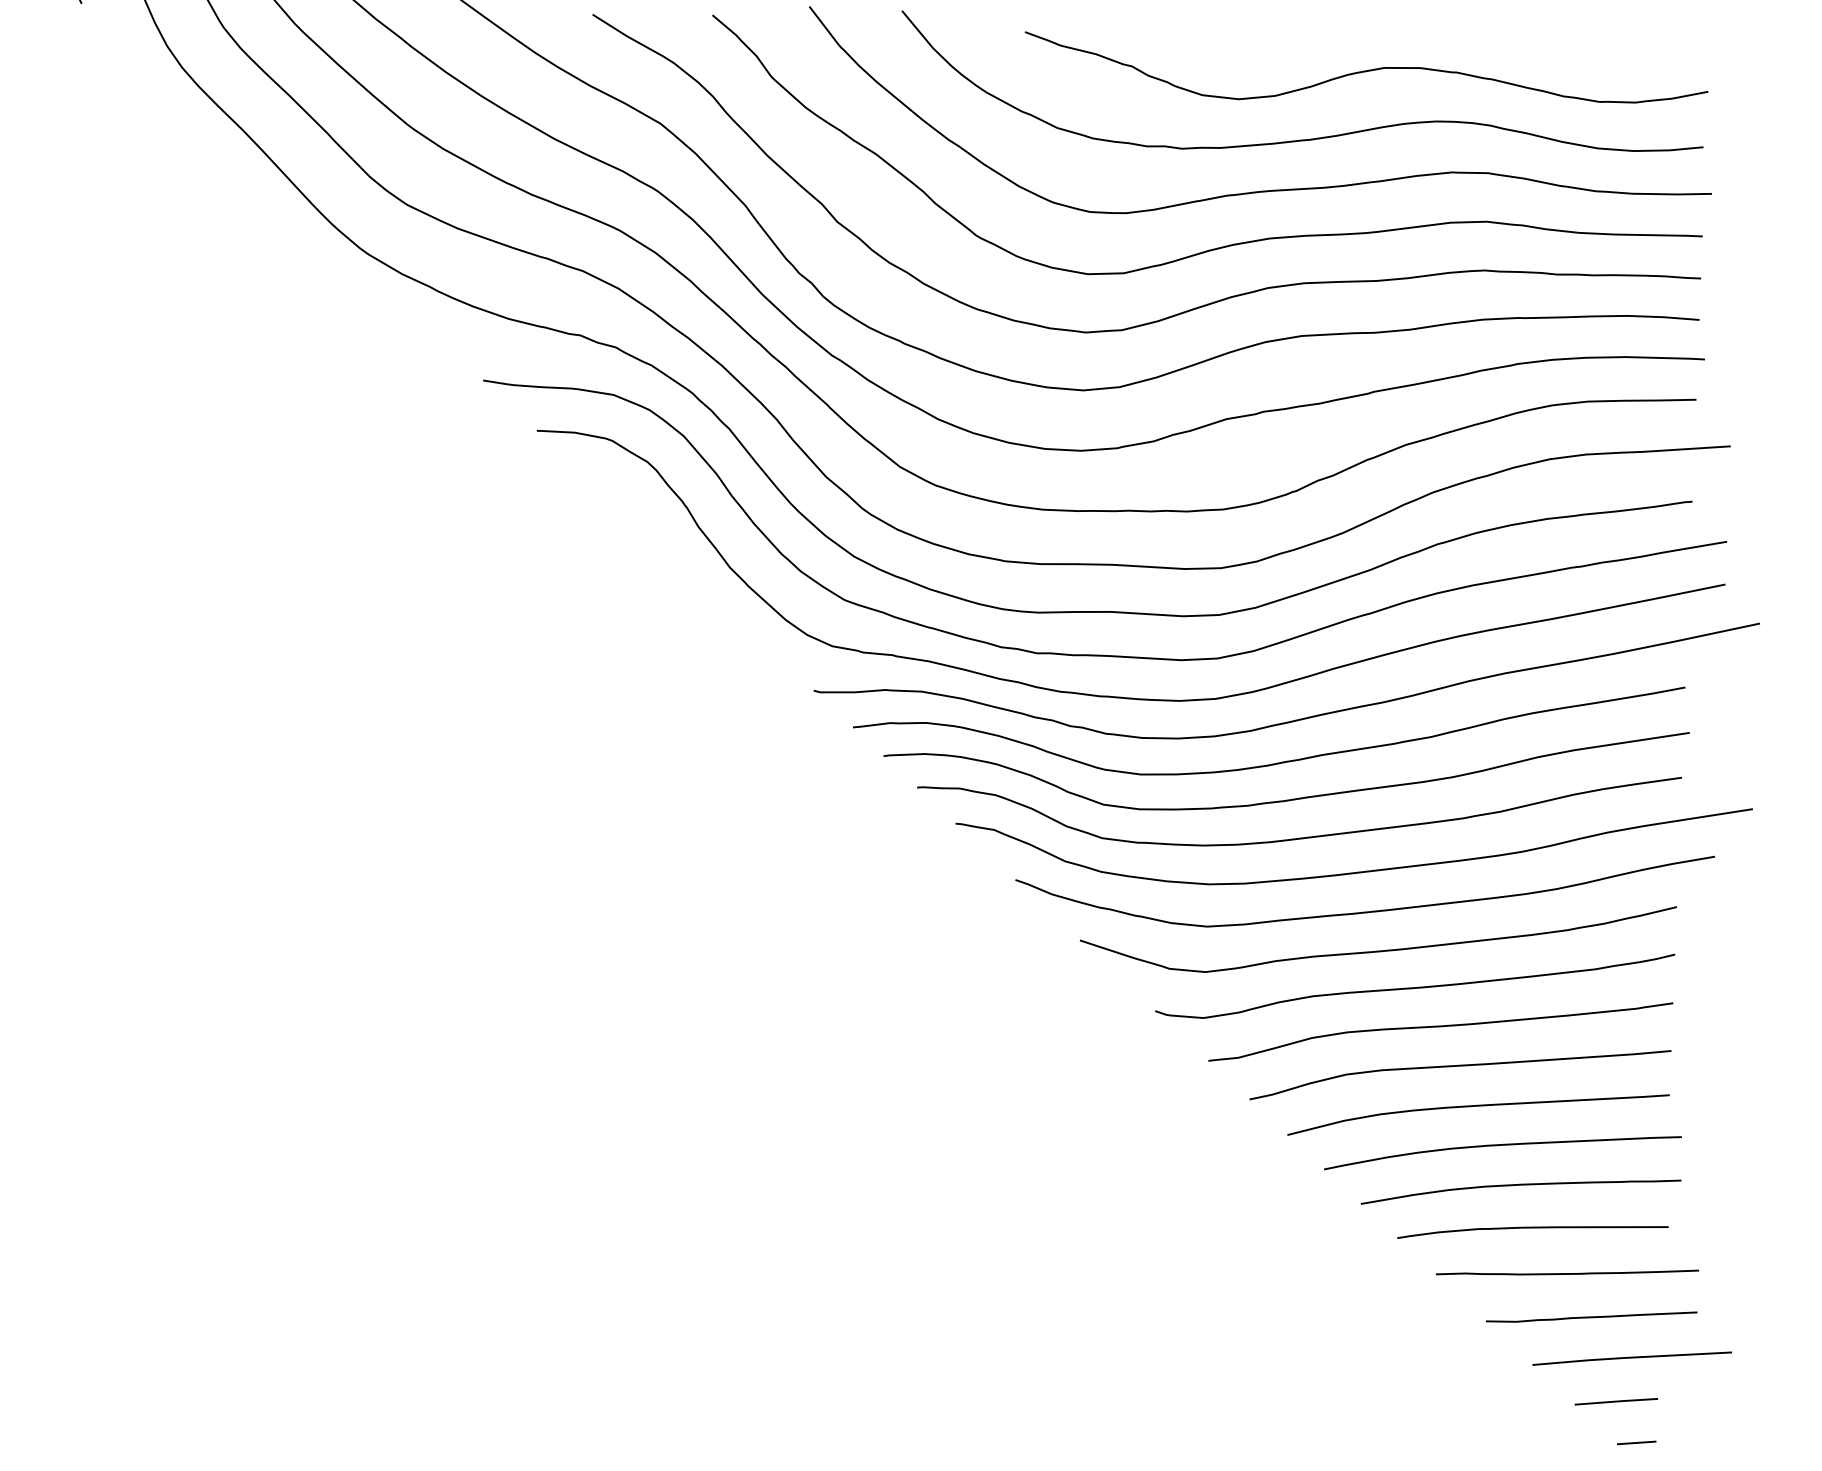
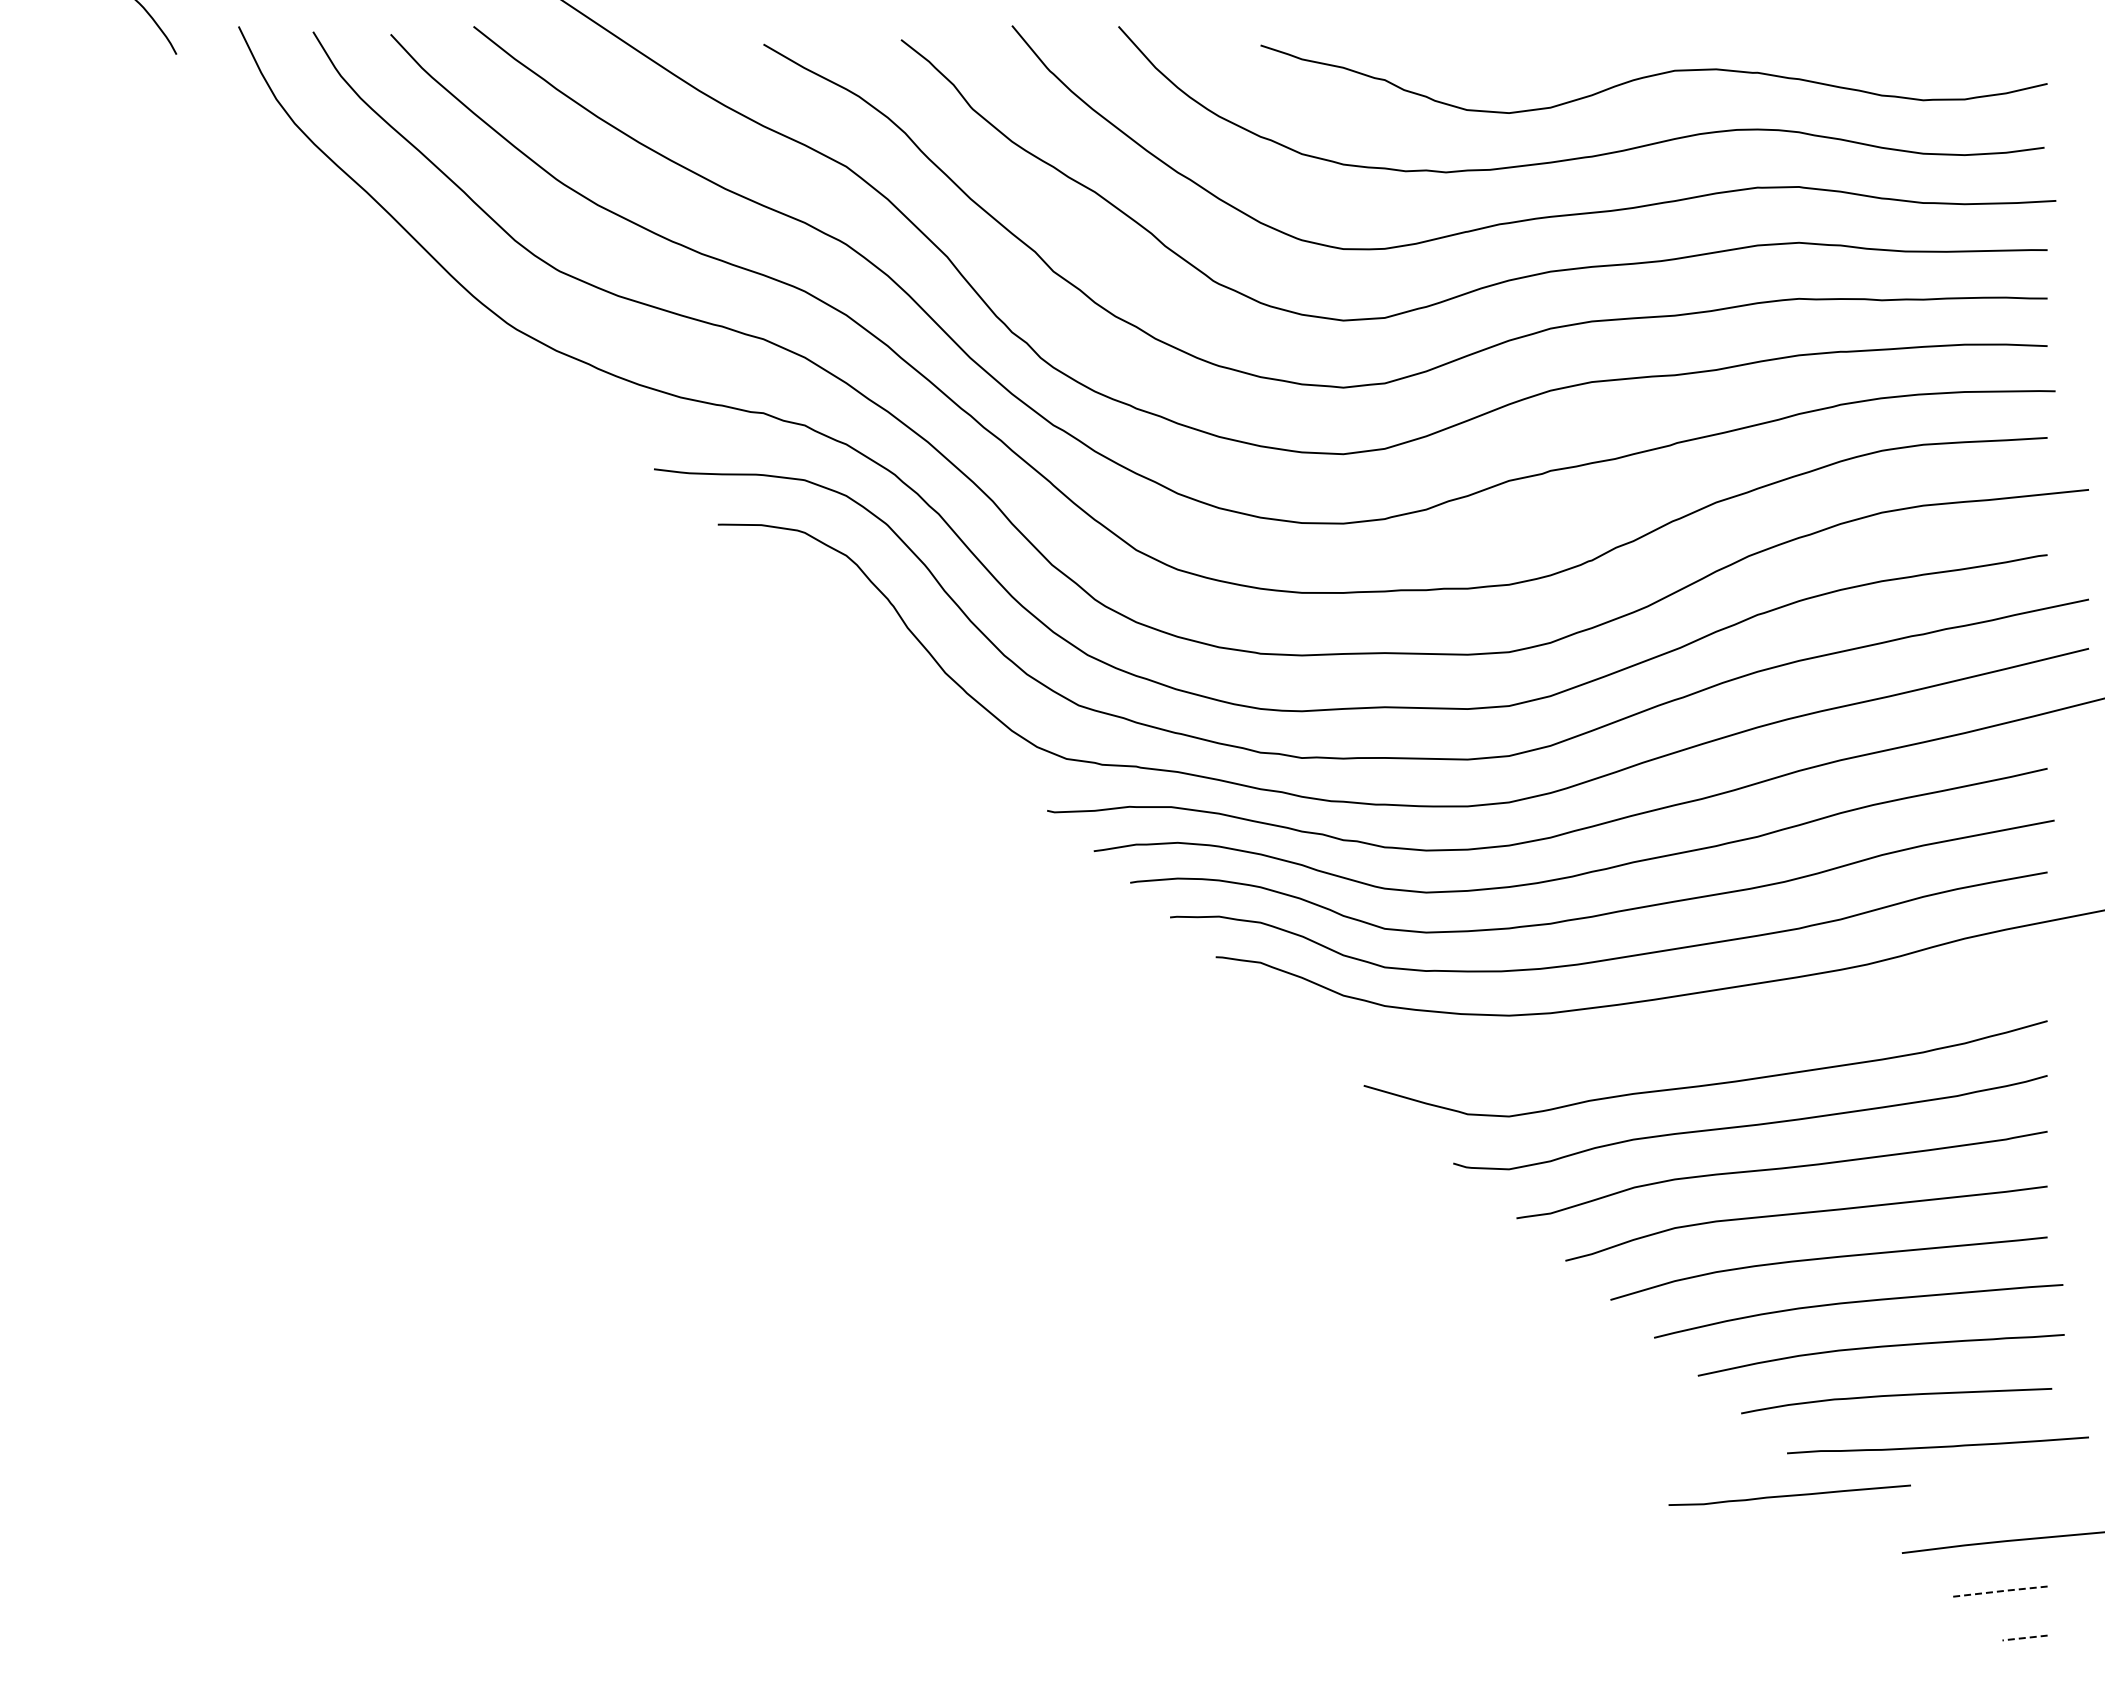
curve: (1367, 911) -> (1692, 1039), removed
curve: (1591, 1316) -> (1789, 1494), moved
line: (1616, 1401) -> (2000, 1591), solid -> dashed
line: (1635, 1443) -> (2023, 1638), solid -> dashed

